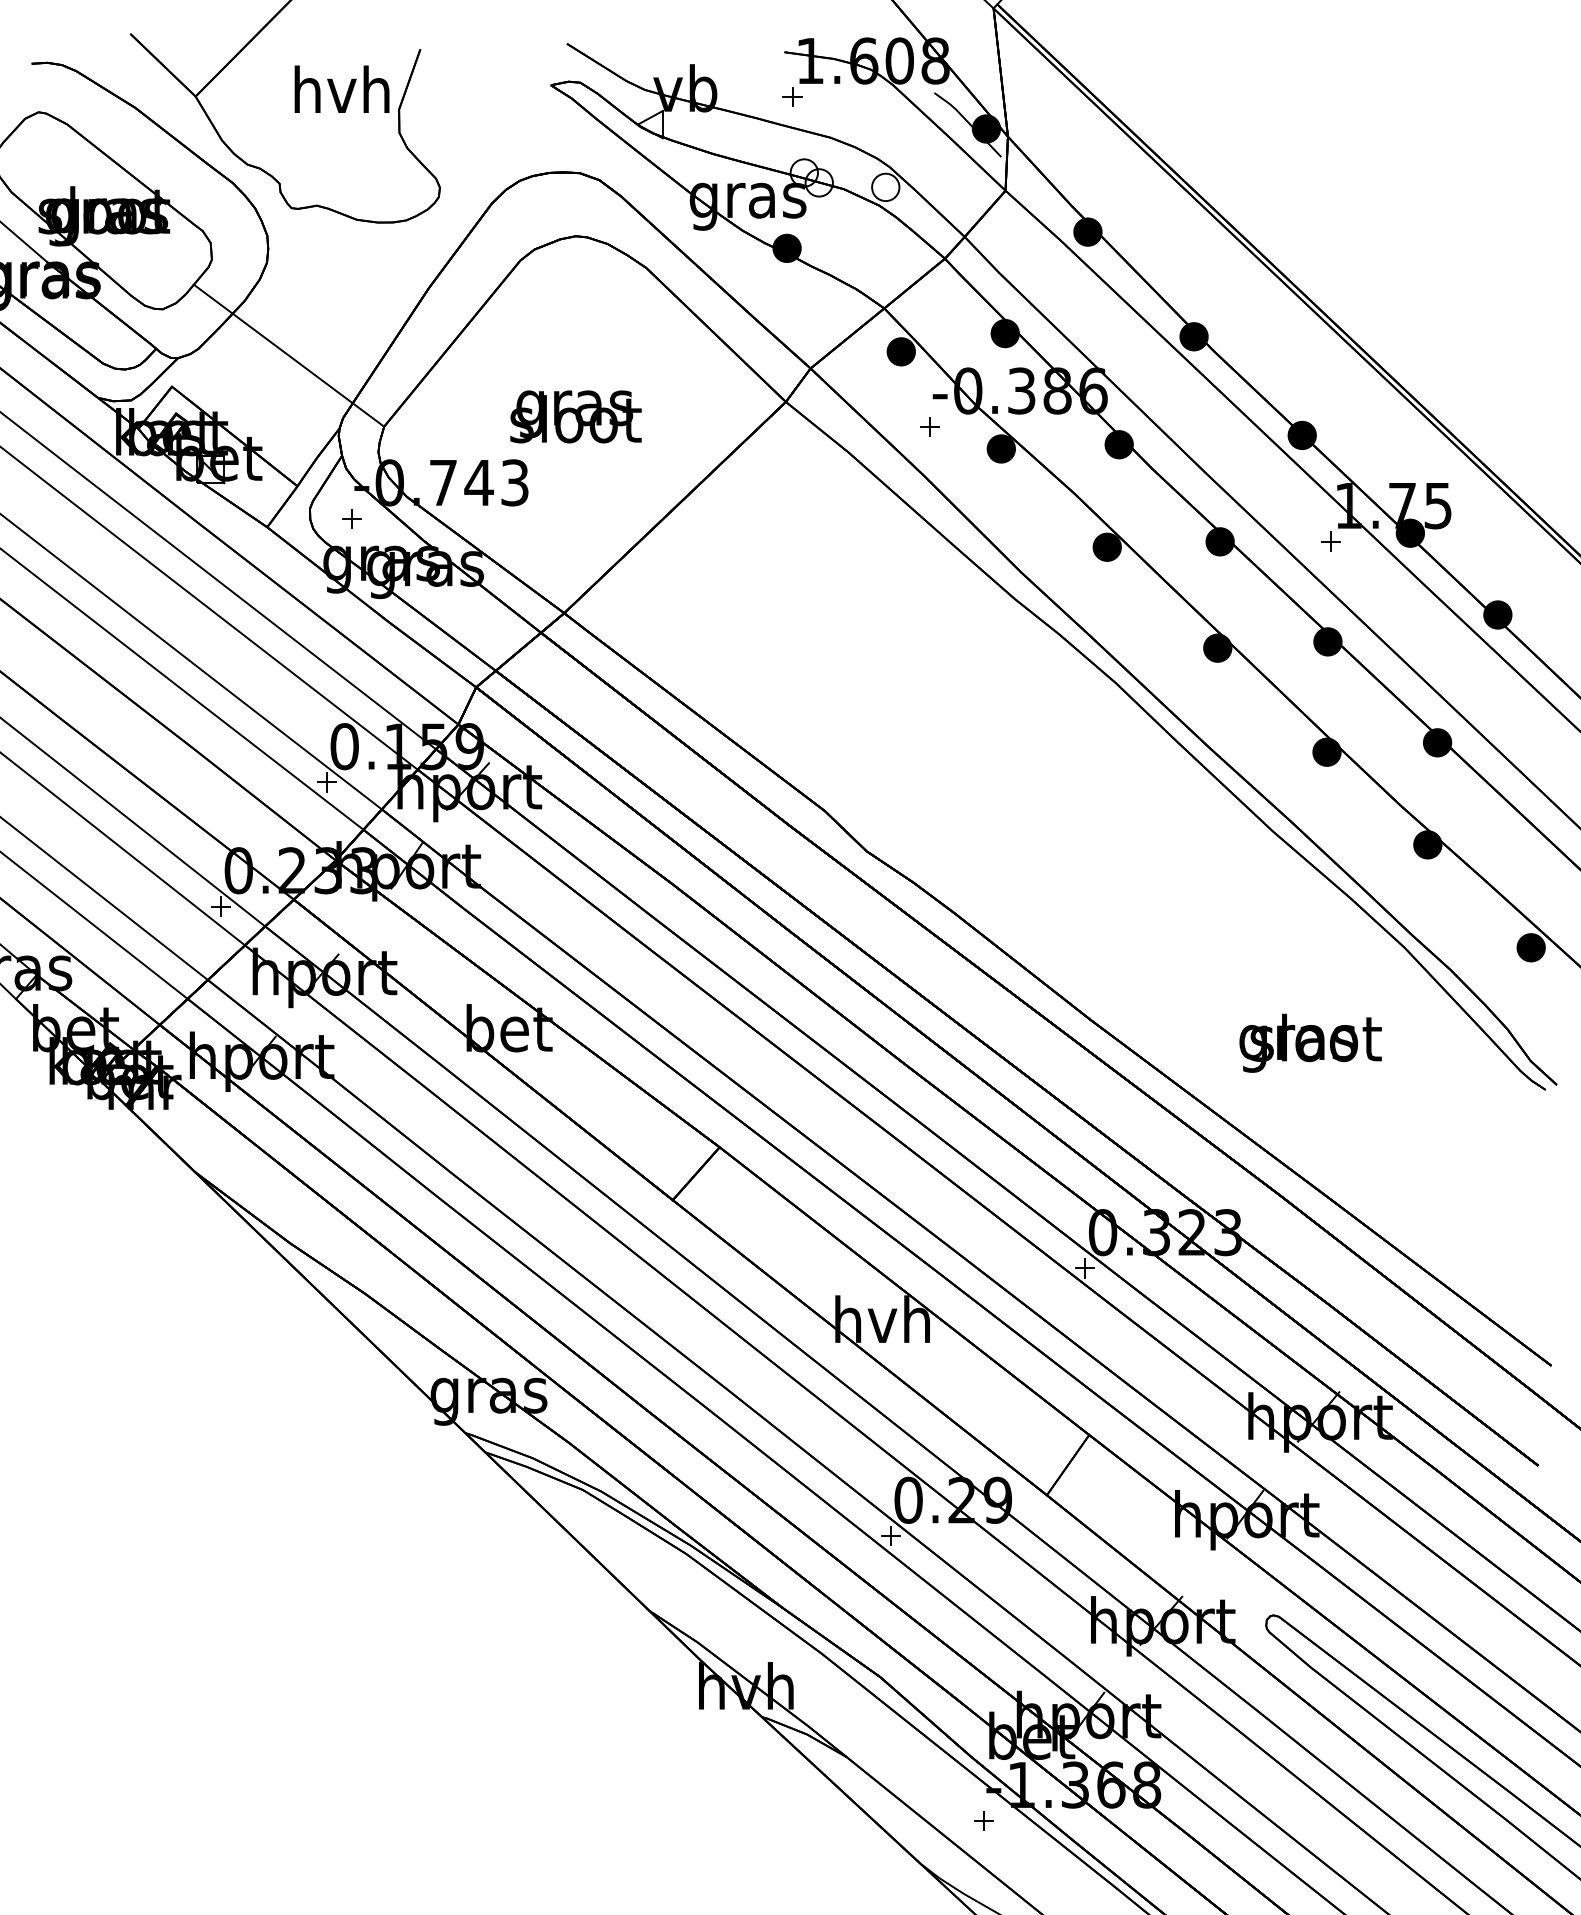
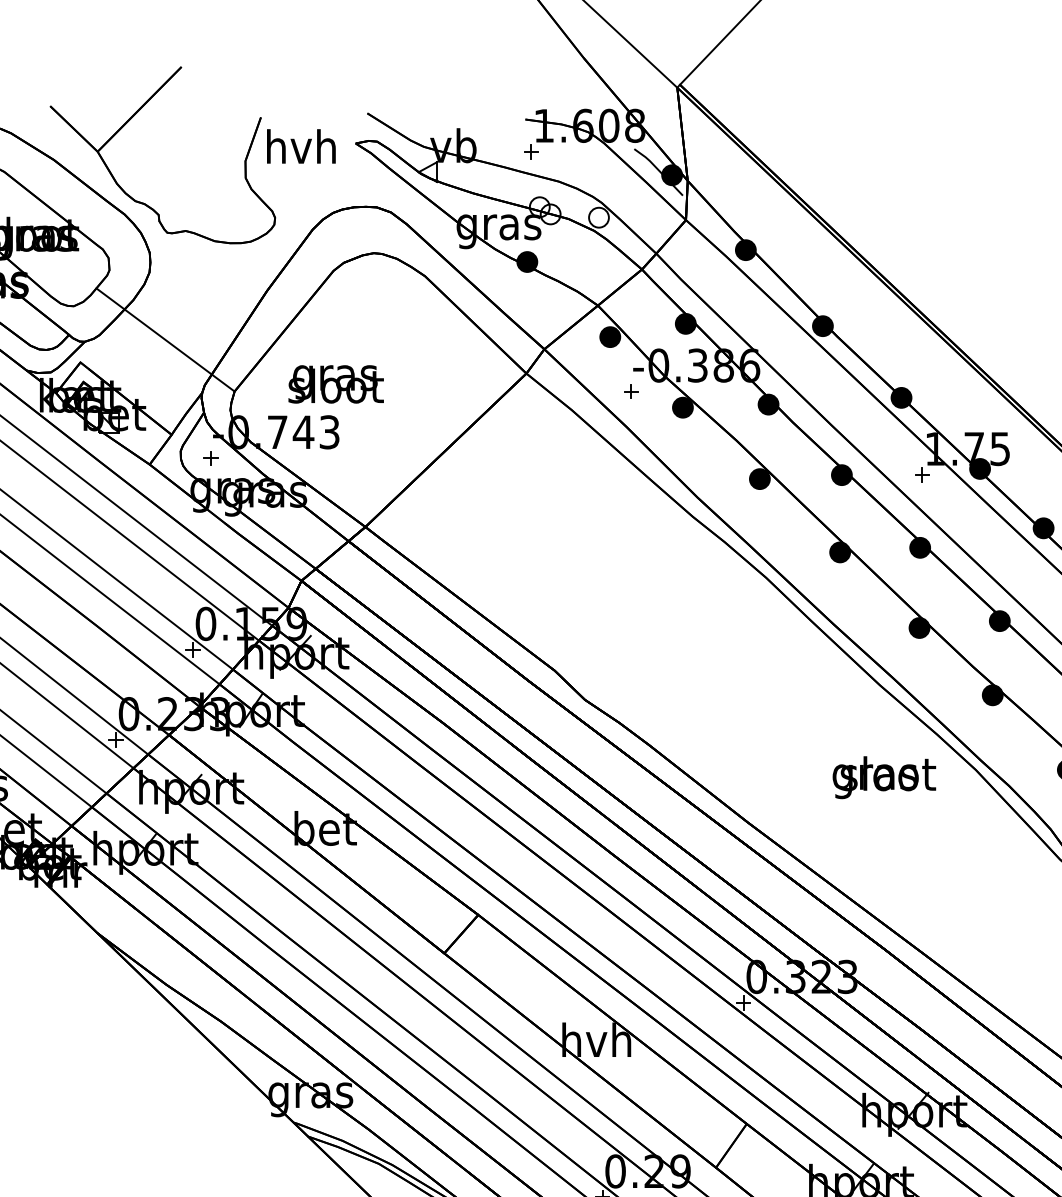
text: (341, 88) -> (300, 145), moved
text: (575, 416) -> (335, 384), moved
text: (1310, 1042) -> (884, 777), moved

